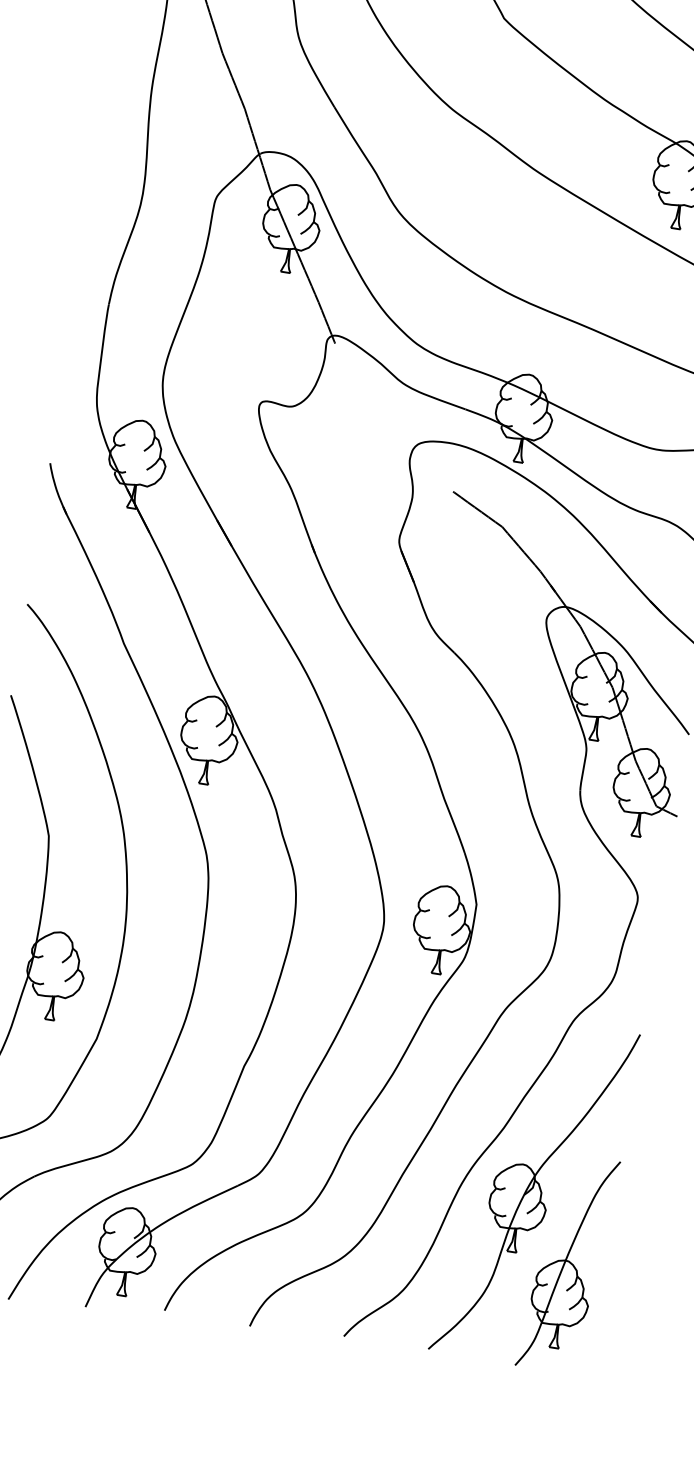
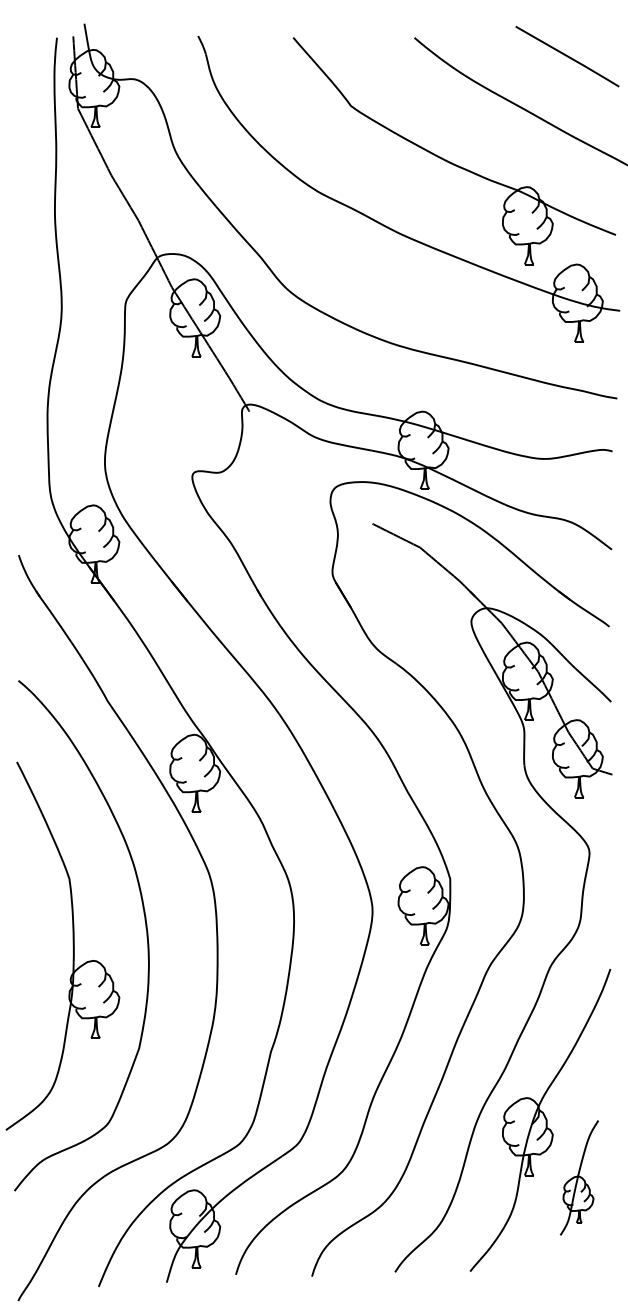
part: (568, 1263) -> (579, 1177), size x0.6

